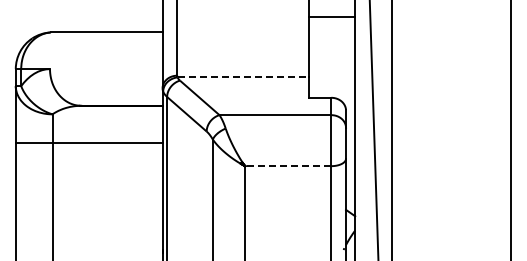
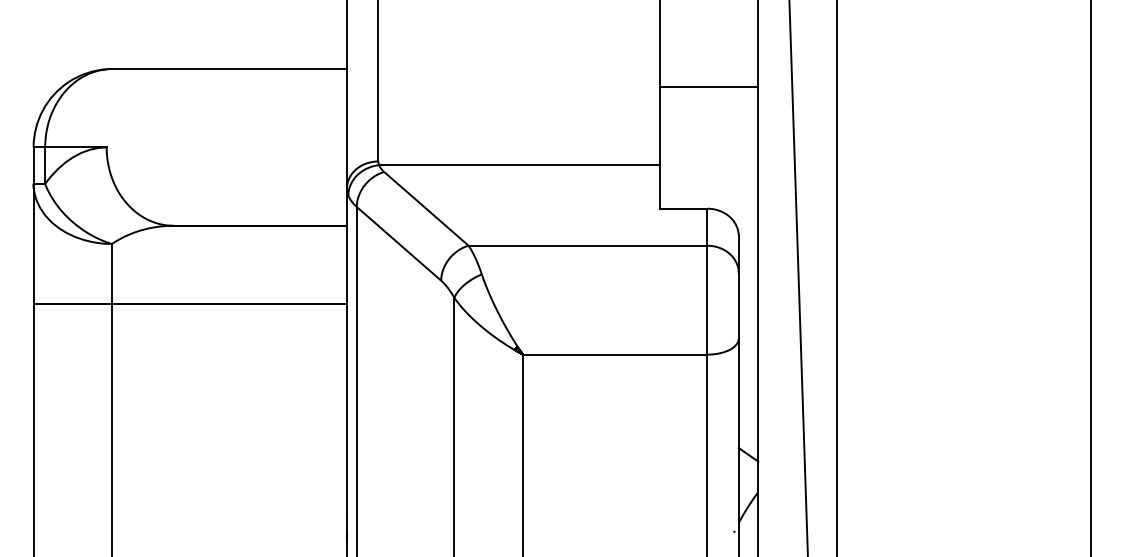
line: (332, 16) -> (709, 86), moved
line: (243, 77) -> (519, 165), dashed -> solid
line: (287, 166) -> (613, 355), dashed -> solid

